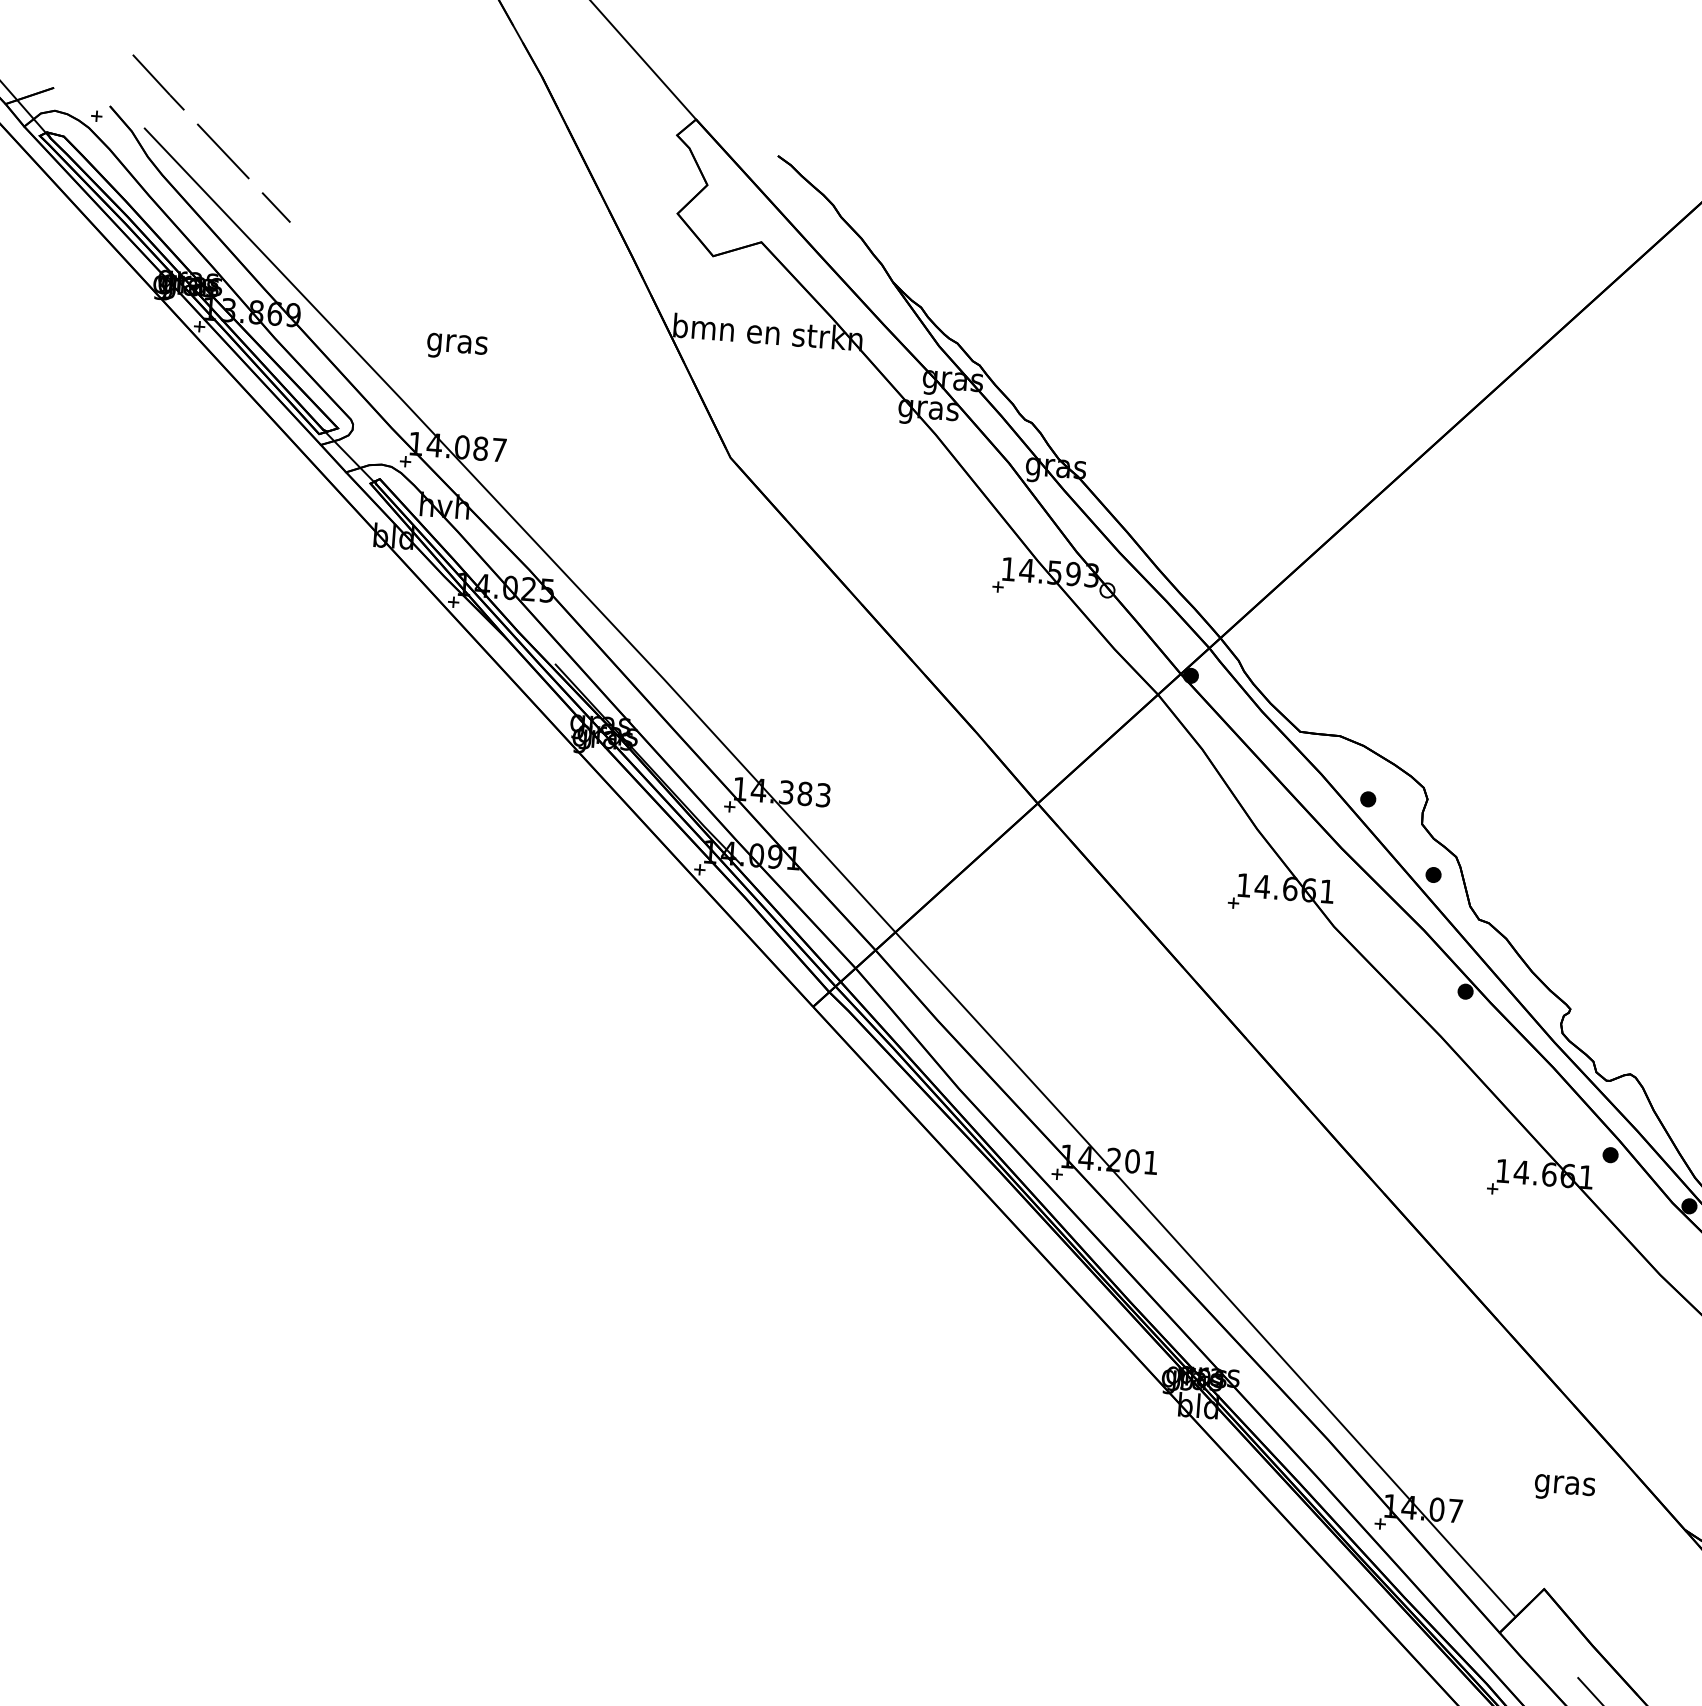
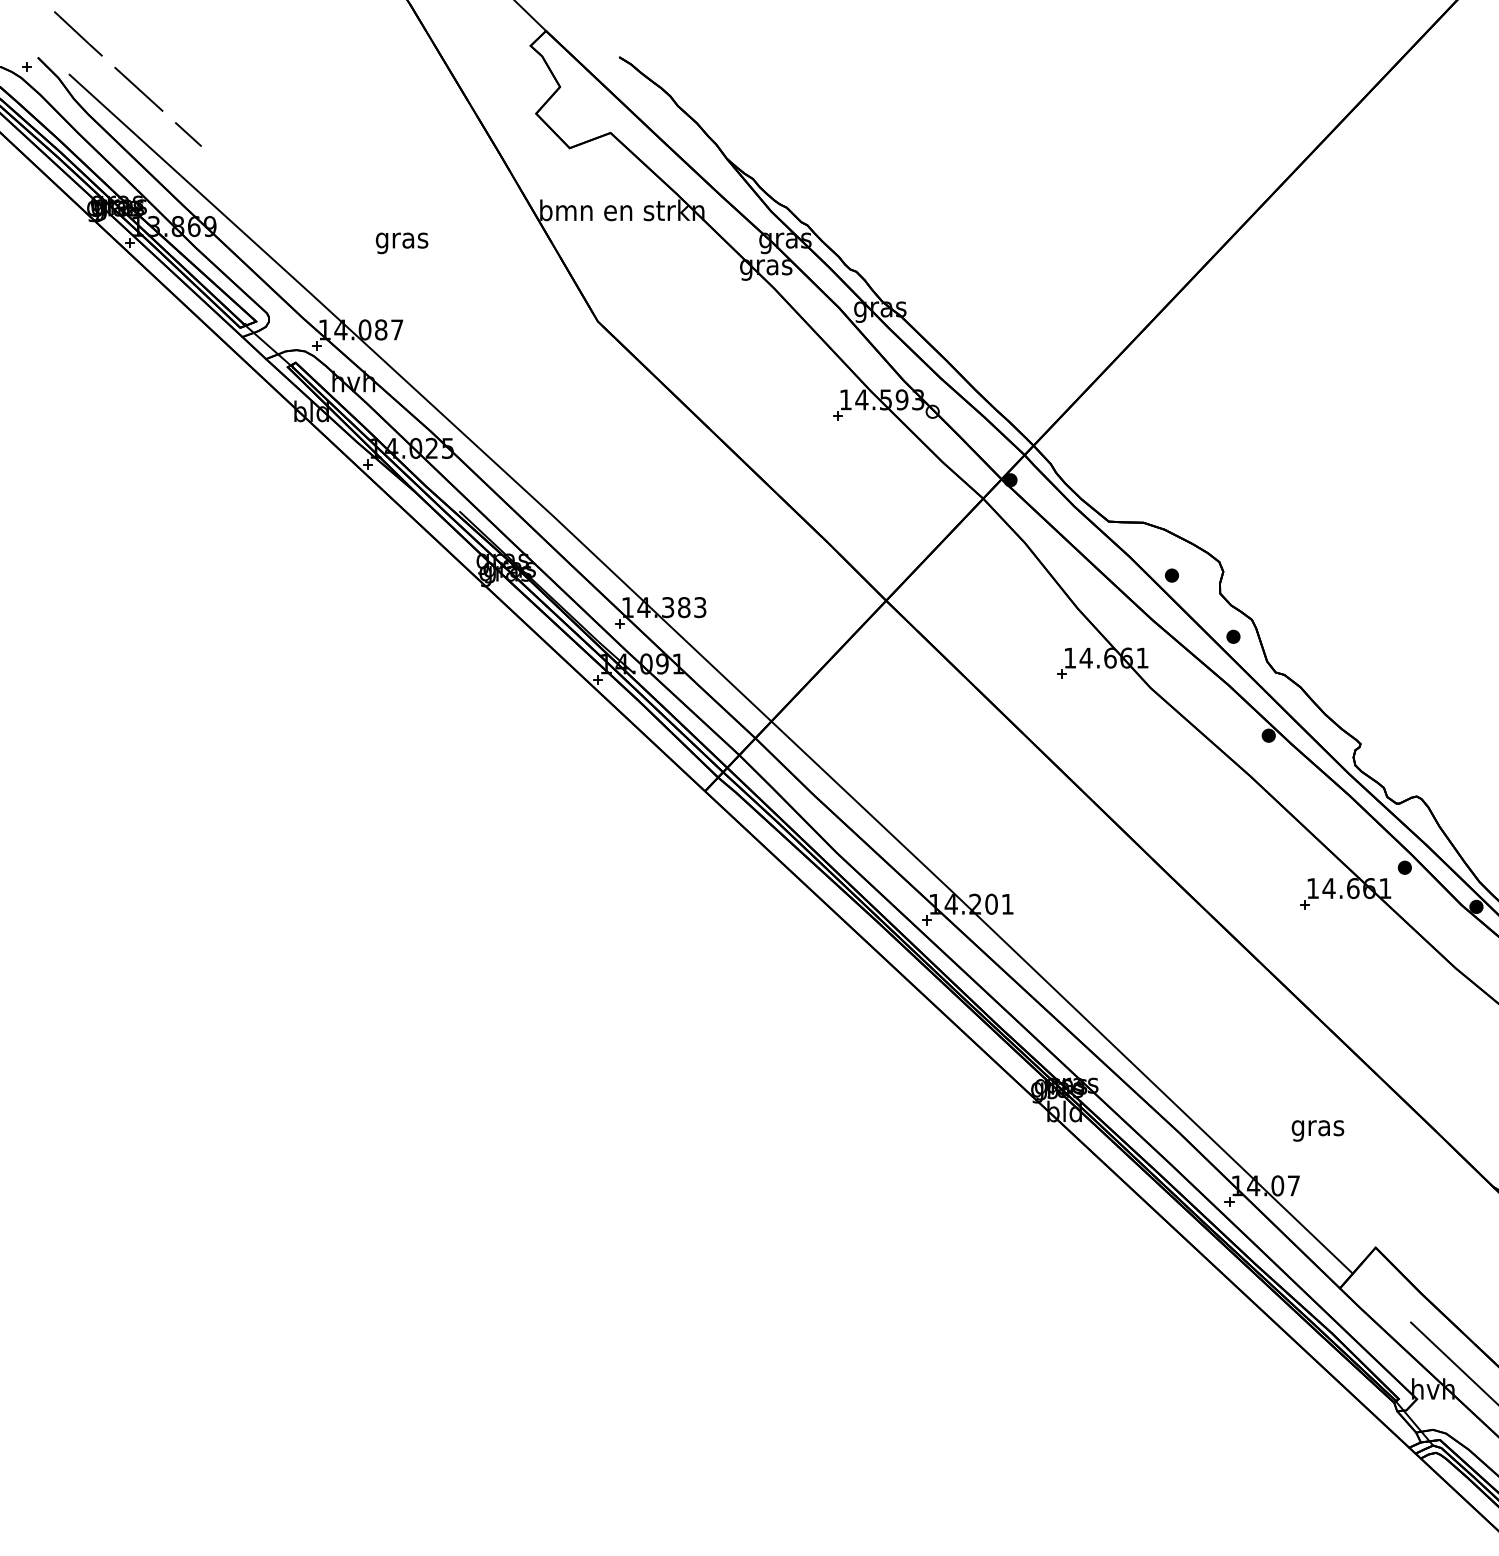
text: (456, 347) -> (401, 243), moved
text: (1564, 1487) -> (1317, 1130), moved

